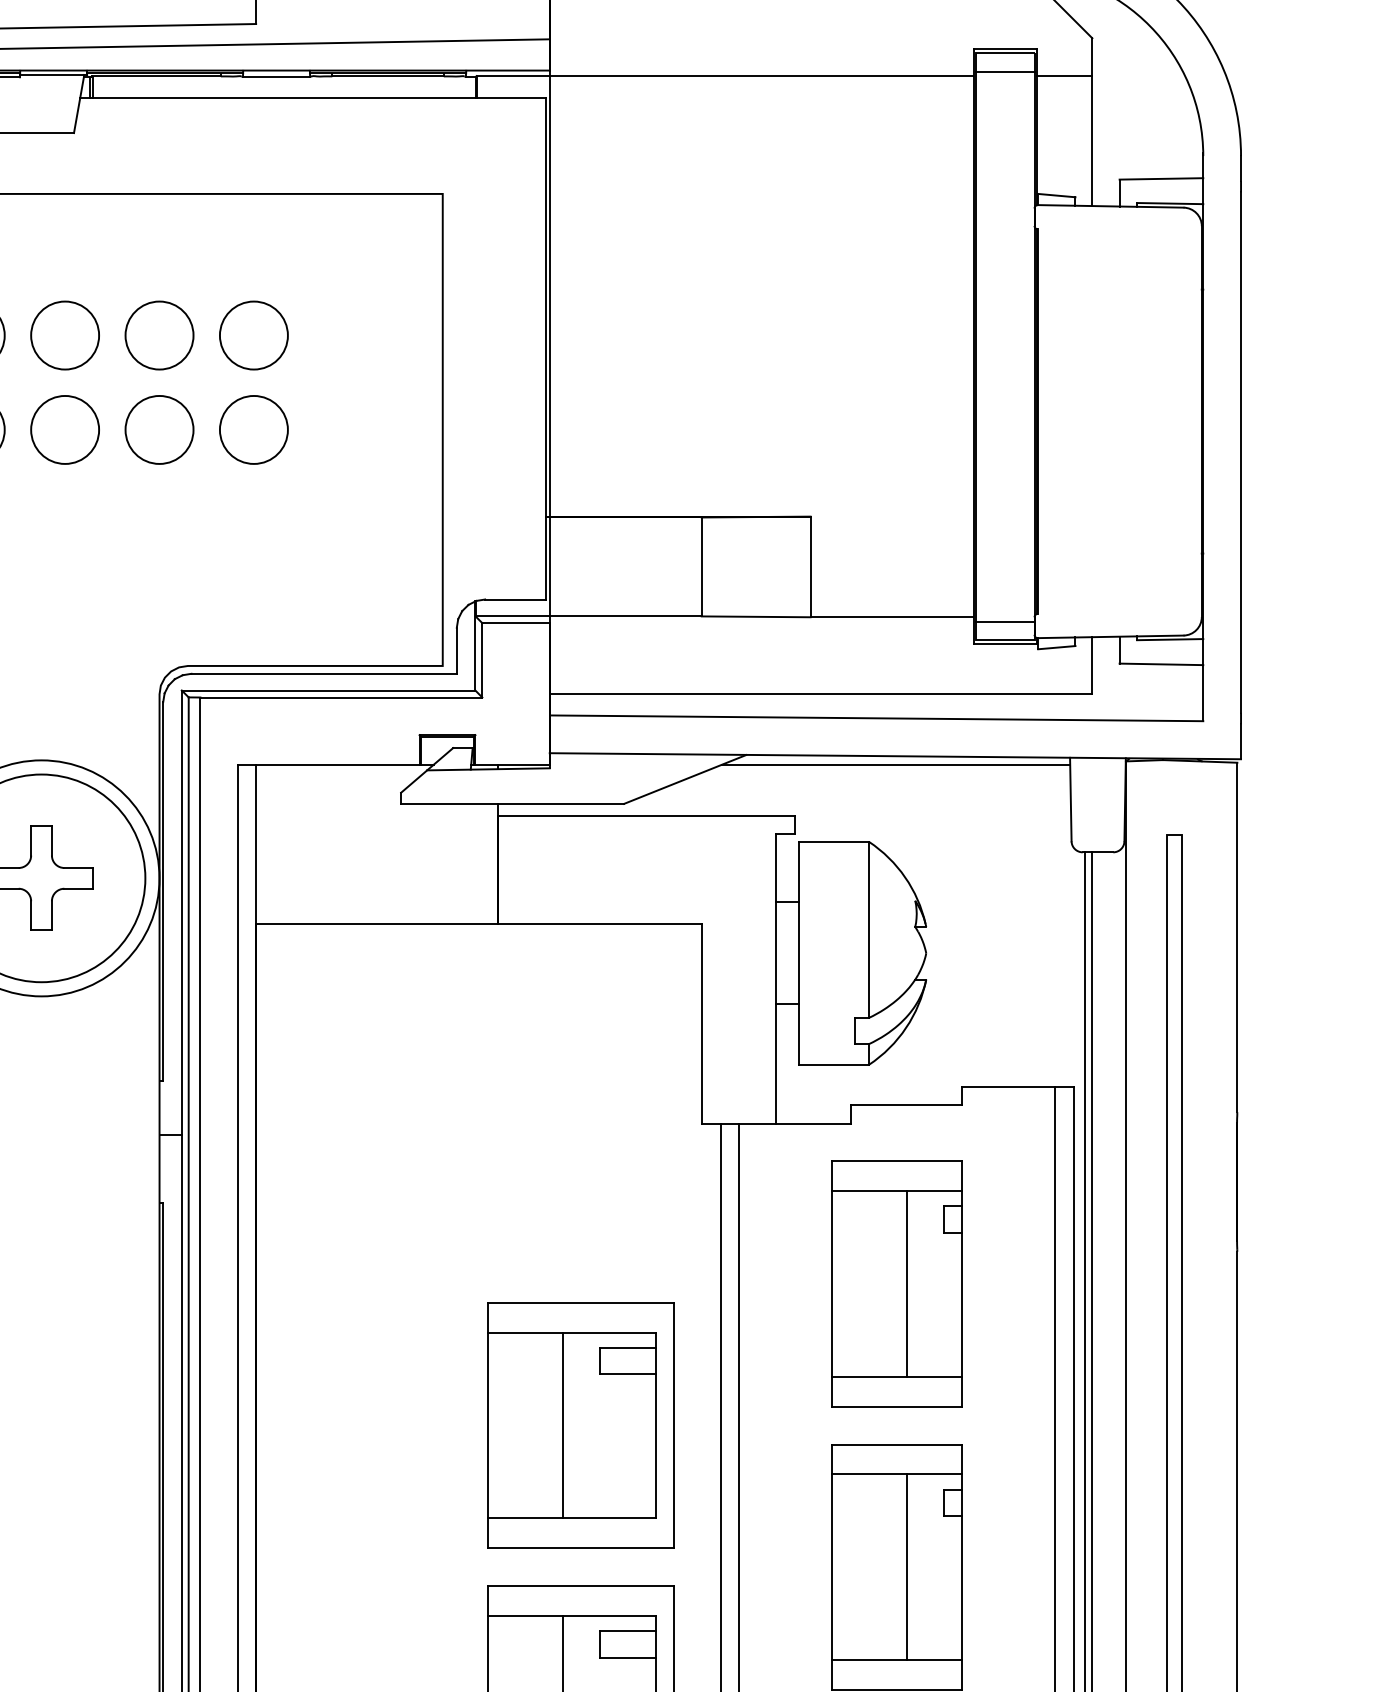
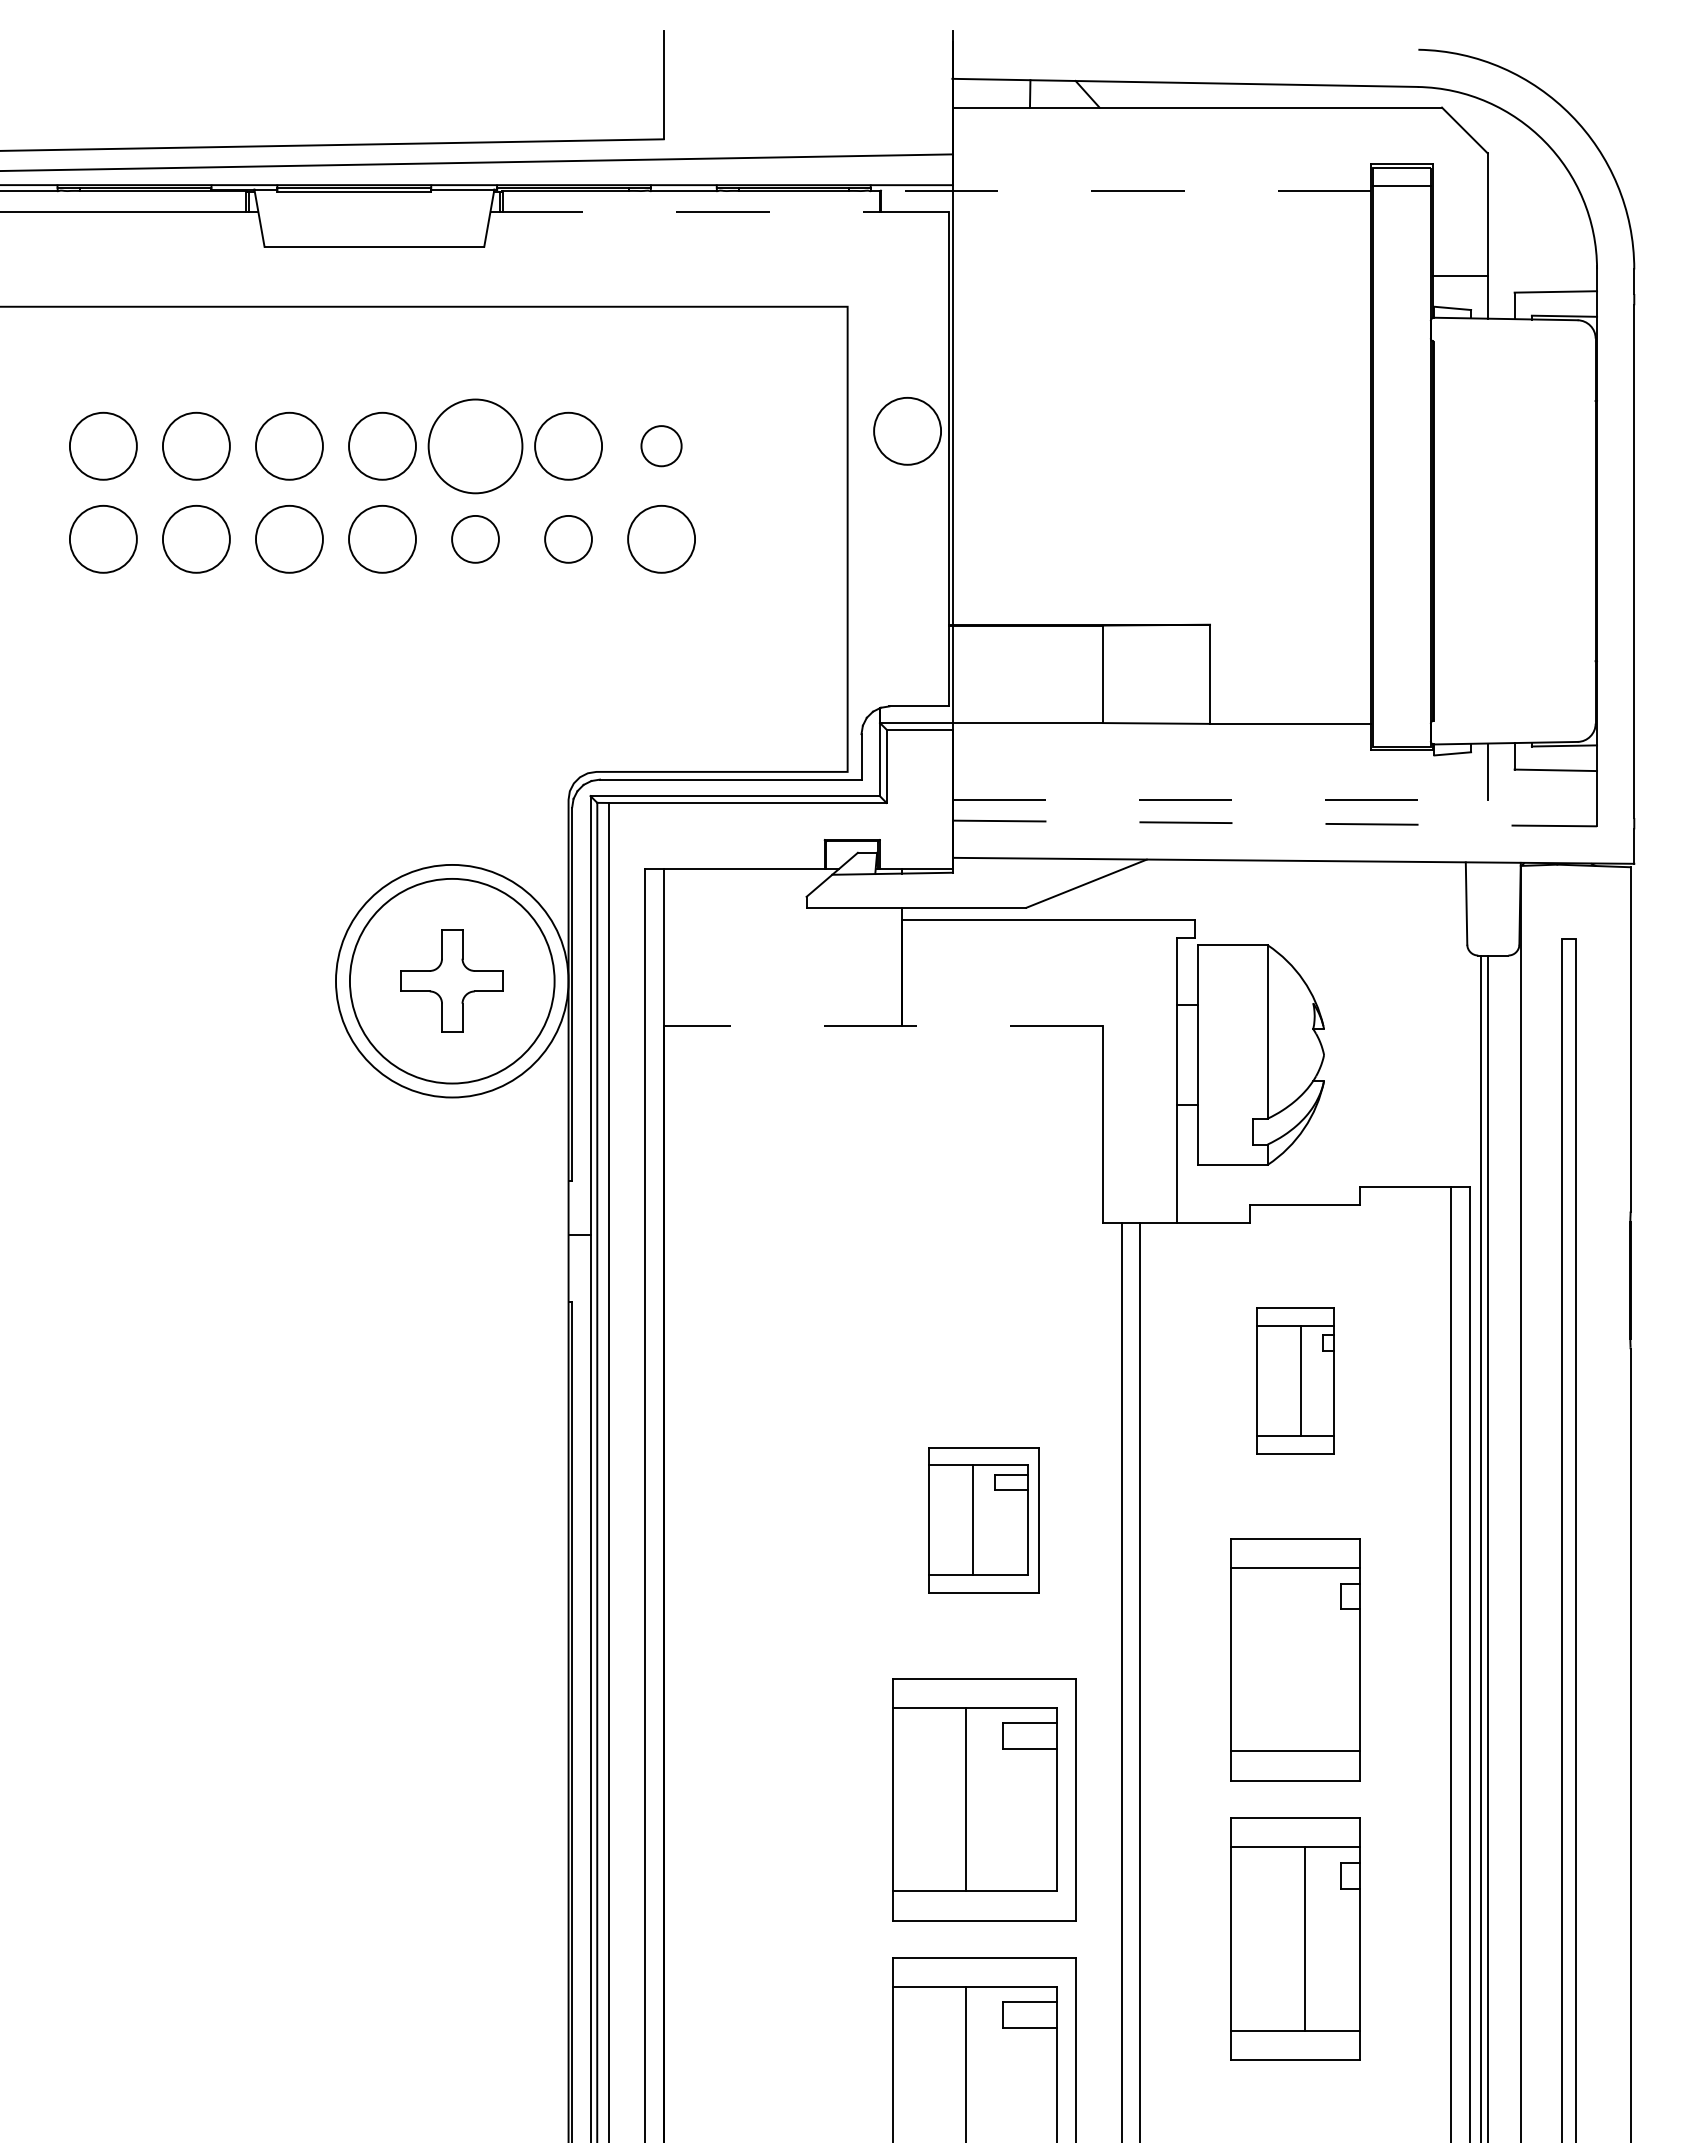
line: (724, 75) -> (1125, 190), solid -> dashed
line: (1063, 75) -> (1459, 275), moved
line: (313, 97) -> (720, 211), solid -> dashed
circle: (503, 320) -> (907, 431), added
circle: (65, 334) -> (475, 445), size x1.4
circle: (253, 334) -> (661, 445), size x0.6
circle: (65, 430) -> (475, 539), size x0.7
circle: (159, 430) -> (568, 539), size x0.7
line: (1004, 621) -> (1401, 728), removed
line: (821, 693) -> (1220, 799), solid -> dashed
line: (876, 718) -> (1275, 823), solid -> dashed
line: (895, 765) -> (1293, 869), removed
line: (479, 923) -> (883, 1025), solid -> dashed
part: (897, 1283) -> (1295, 1380), size x0.6
part: (581, 1425) -> (984, 1520), size x0.6
line: (906, 1566) -> (1304, 1659), removed

